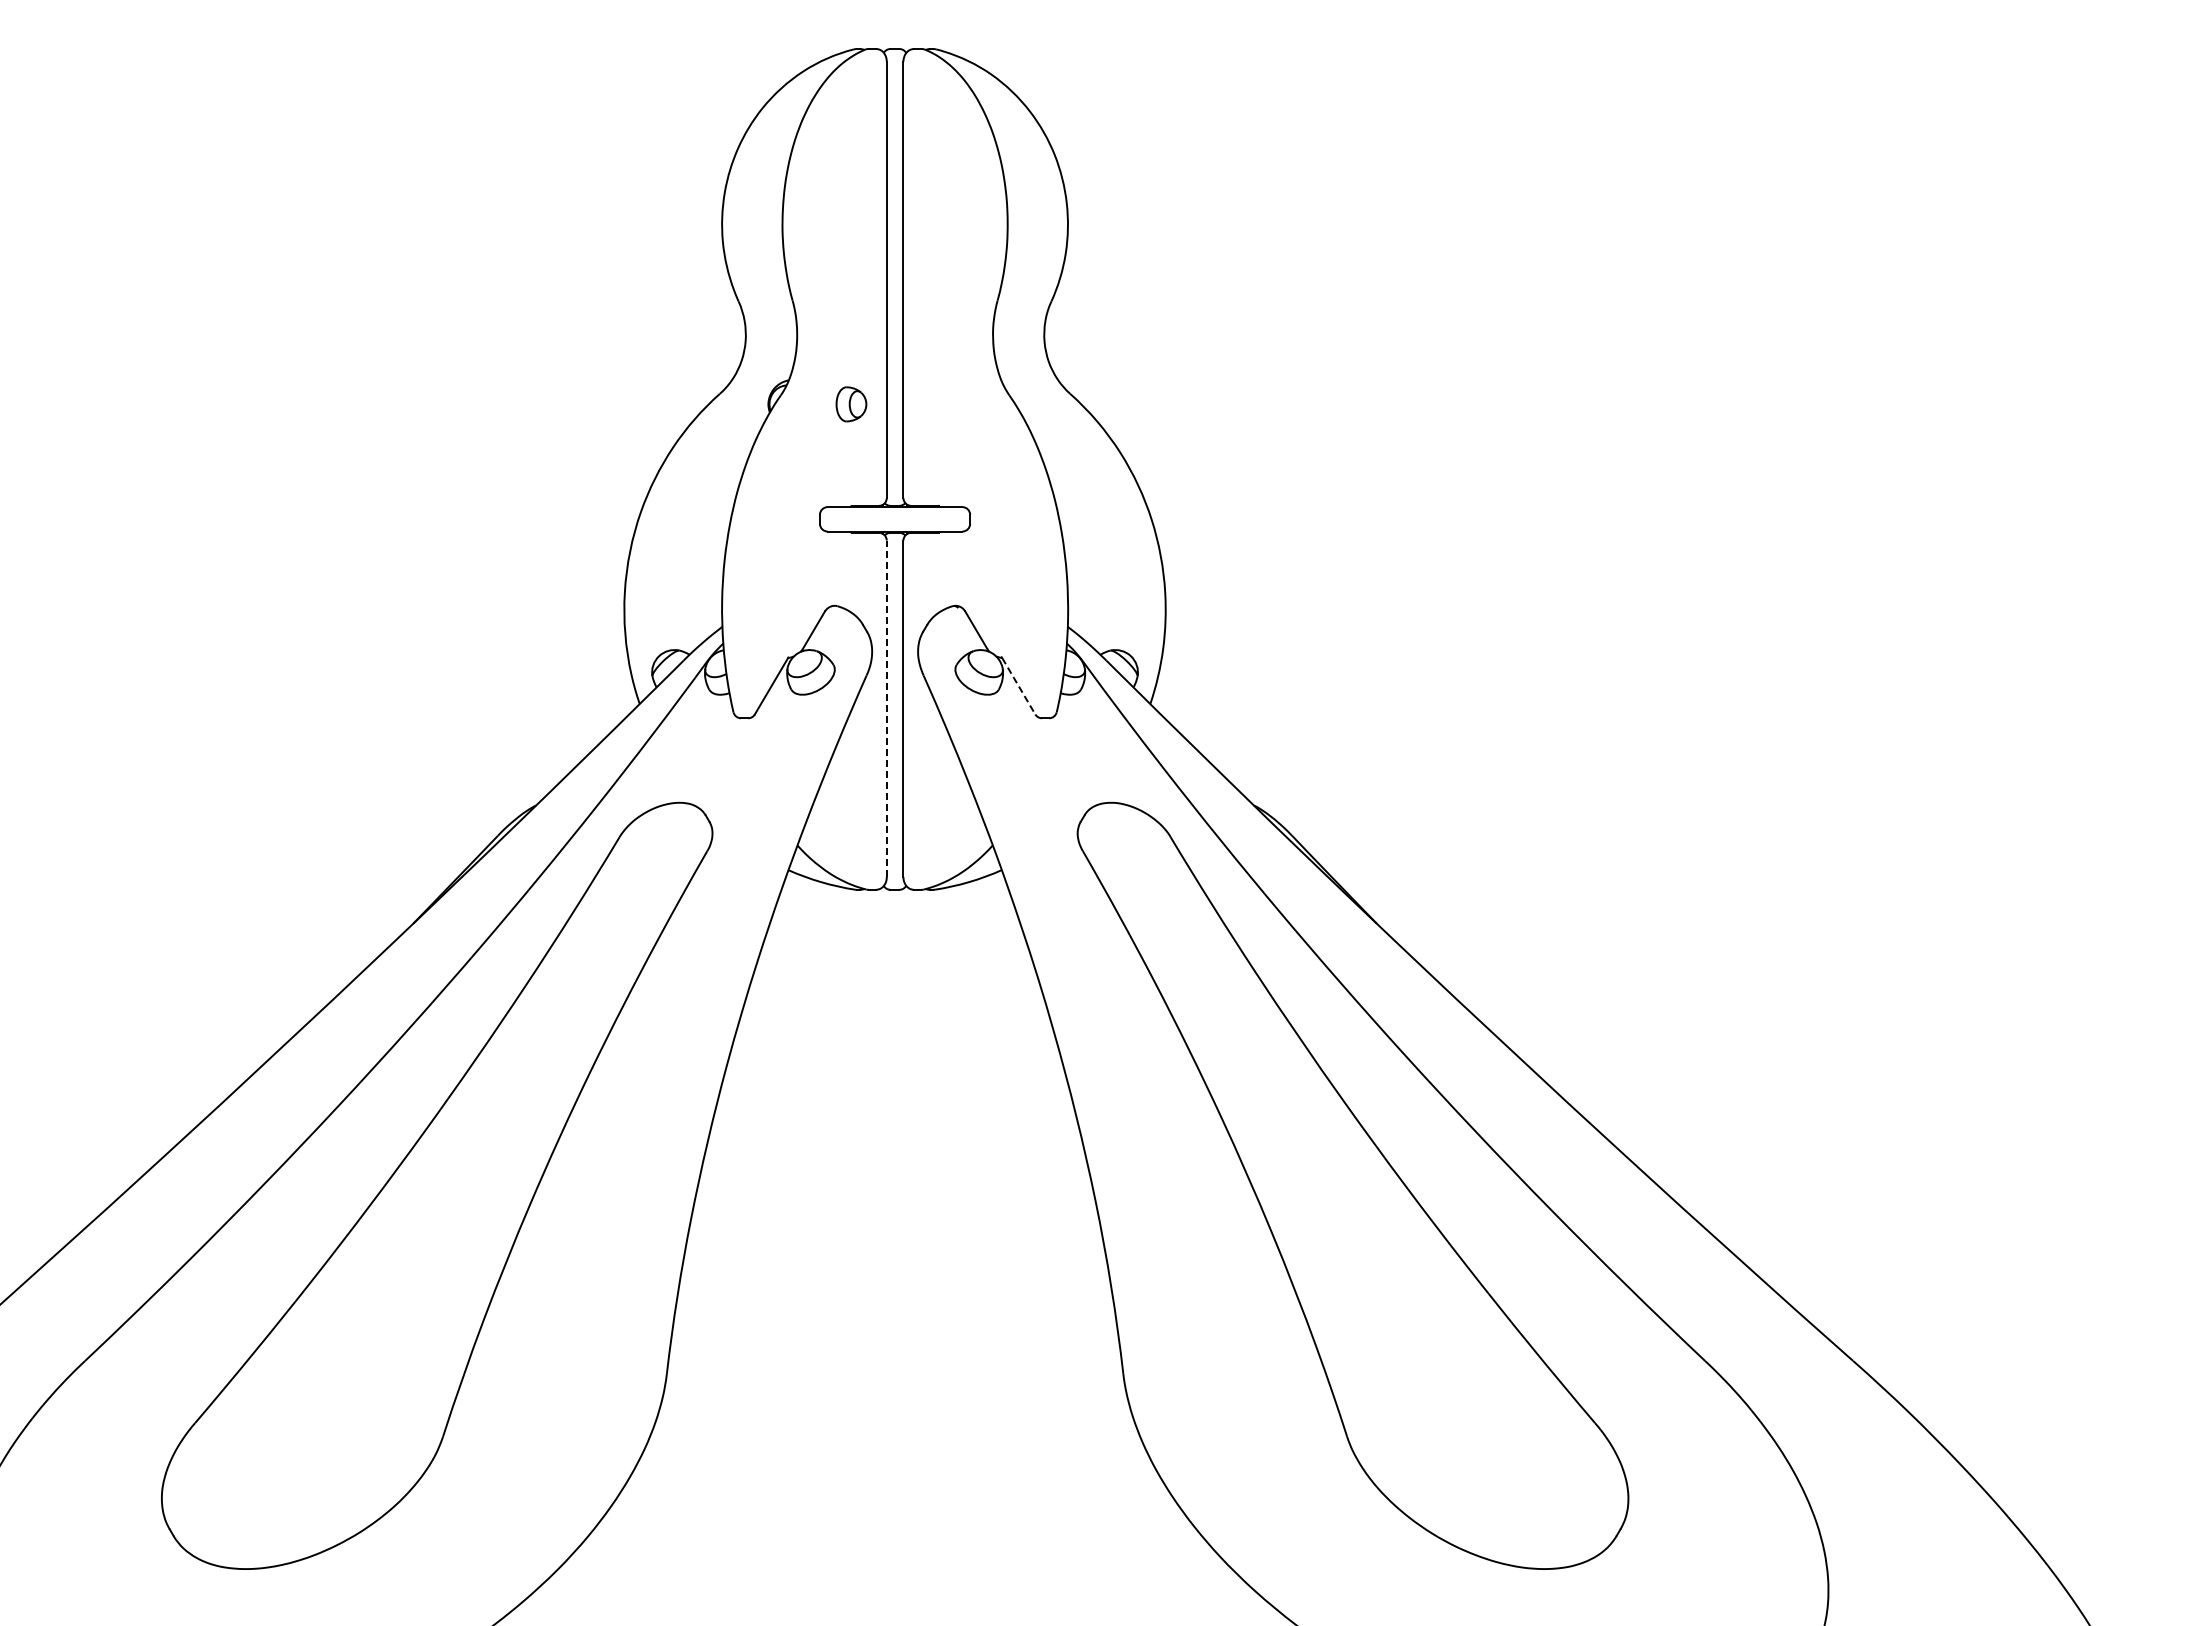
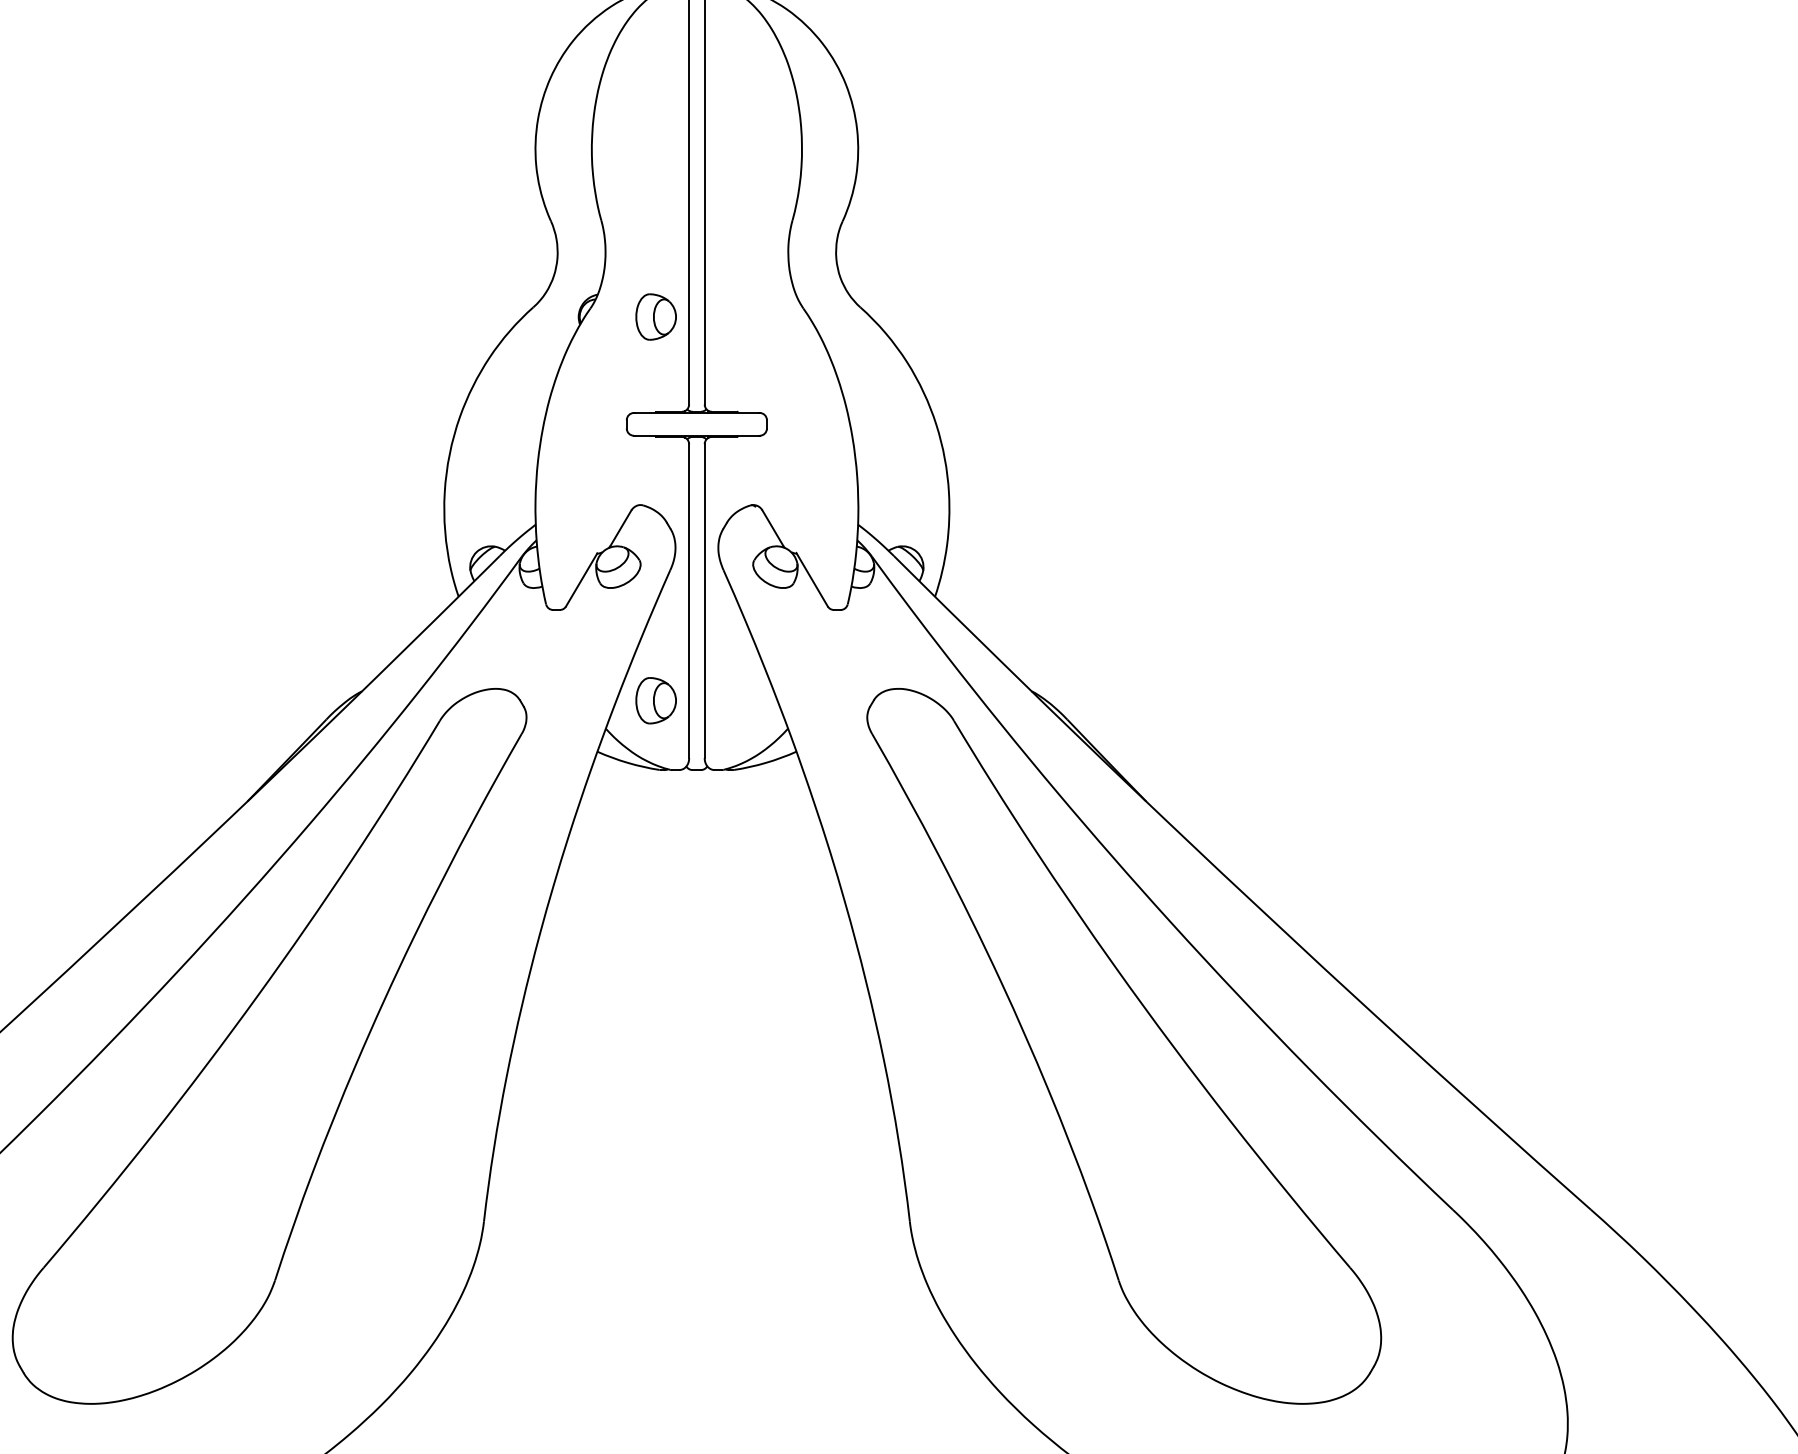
part: (851, 404) -> (656, 317), size x1.43
line: (1018, 686) -> (812, 580), dashed -> solid
line: (886, 708) -> (688, 600), dashed -> solid
part: (851, 815) -> (656, 700), added

